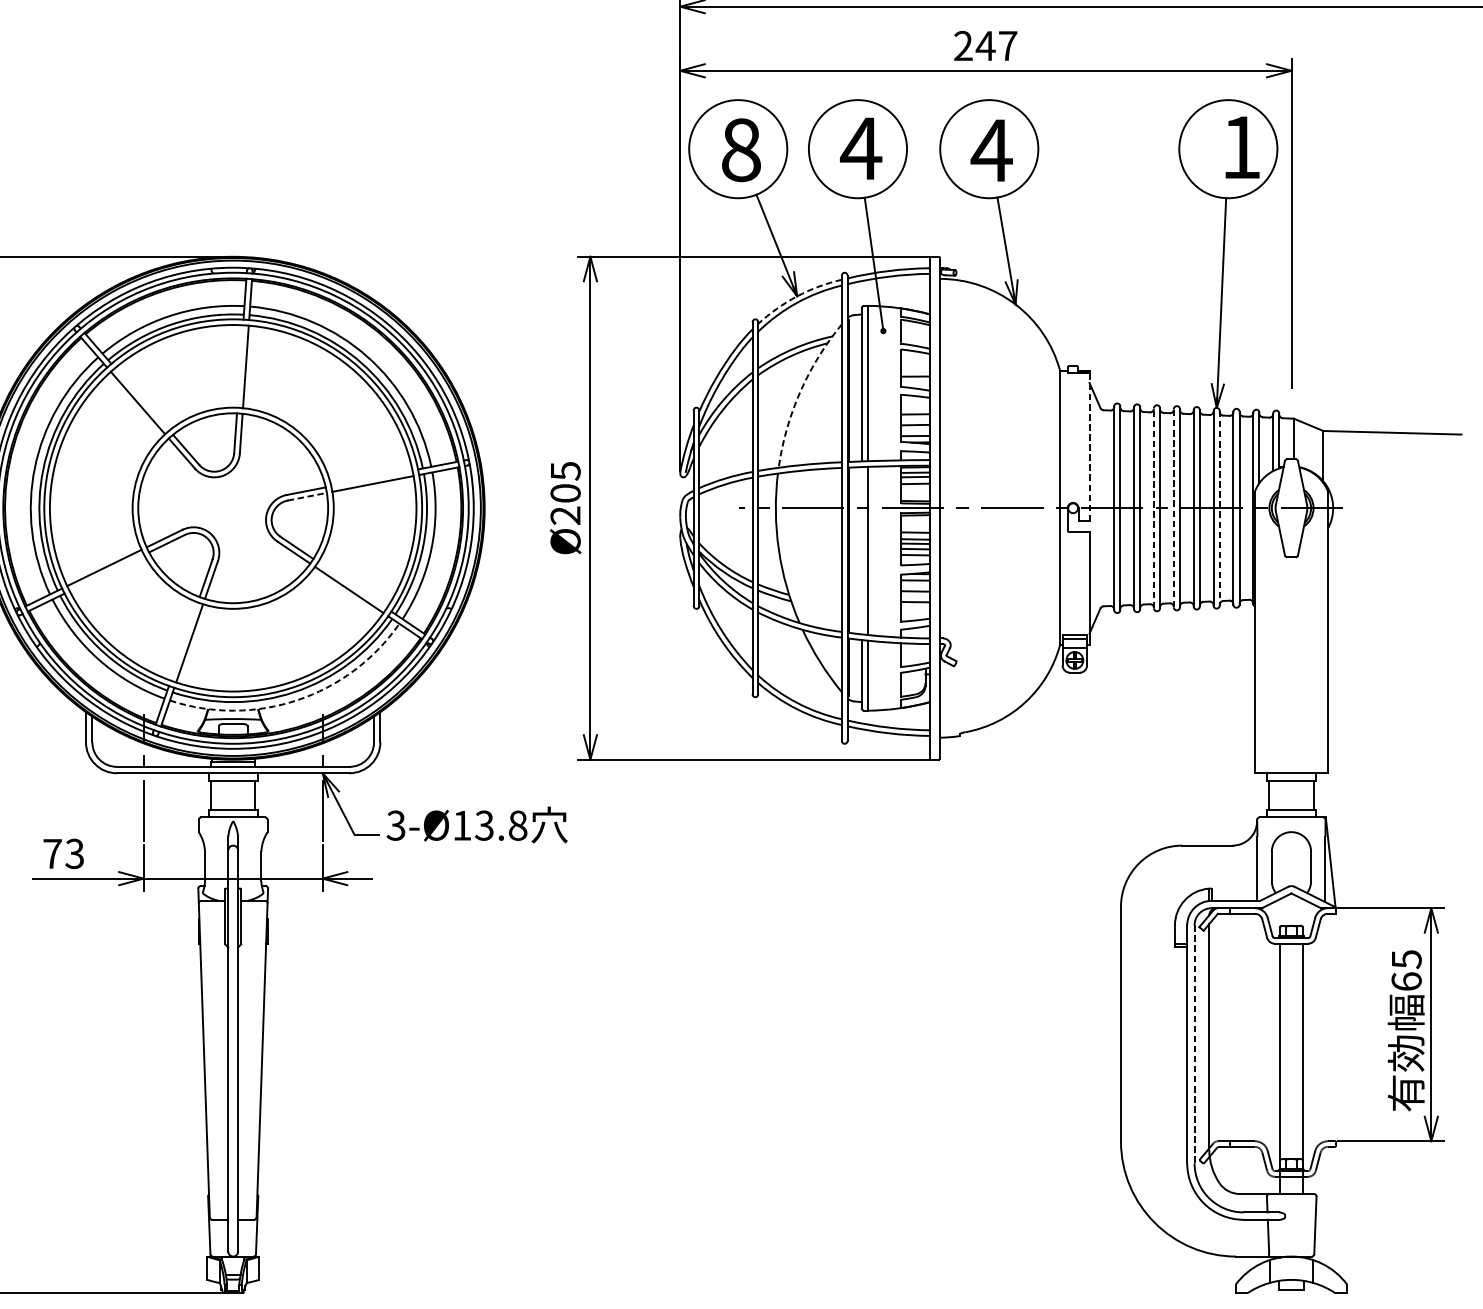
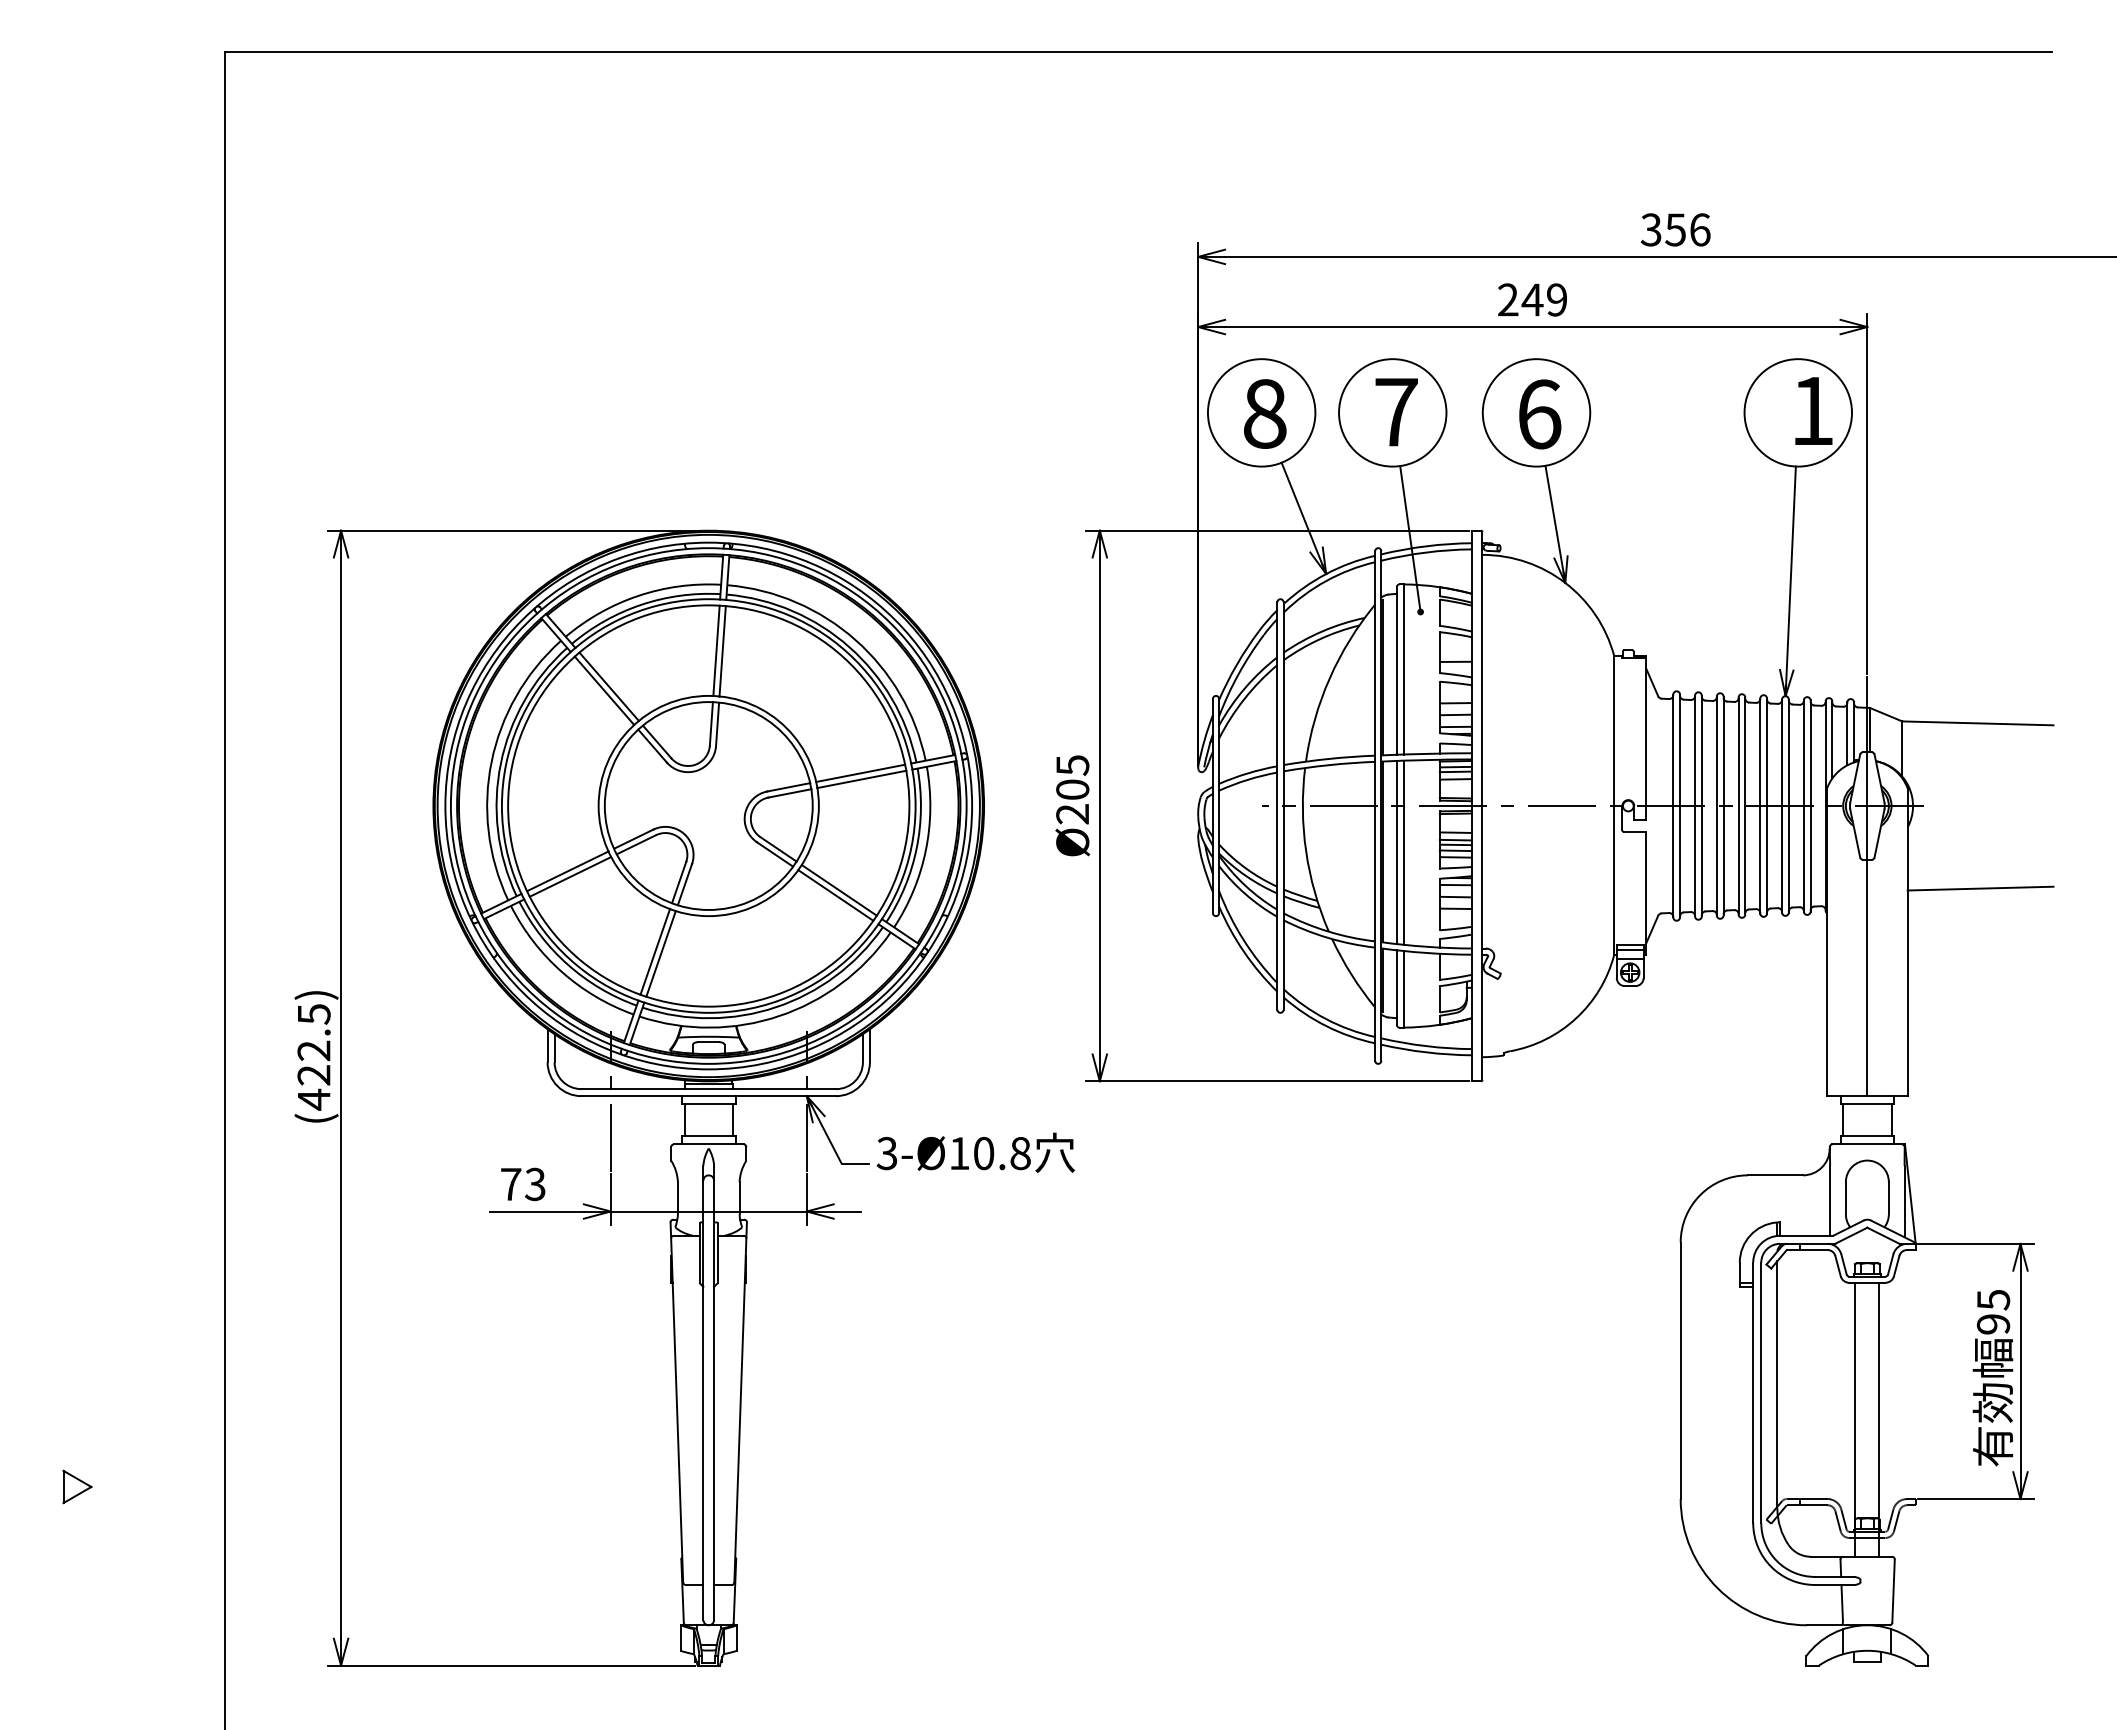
text: (1008, 45) -> (1557, 299), 247 -> 249
text: (861, 148) -> (1396, 412), 4 -> 7
text: (991, 150) -> (1539, 414), 4 -> 6
arc: (797, 296) -> (1326, 574), dashed -> solid
line: (240, 366) -> (716, 650), added
arc: (800, 391) -> (1329, 678), dashed -> solid
line: (141, 399) -> (608, 686), added
line: (1089, 445) -> (1646, 737), dashed -> solid
line: (371, 477) -> (860, 772), added
line: (307, 496) -> (790, 793), dashed -> solid
line: (1153, 507) -> (1716, 805), dashed -> solid
line: (1173, 507) -> (1738, 805), dashed -> solid
line: (1219, 508) -> (1788, 806), dashed -> solid
line: (861, 550) -> (1396, 852), added
line: (106, 572) -> (569, 876), added
line: (1291, 581) -> (1867, 886), added
line: (1394, 583) -> (1980, 888), added
line: (351, 585) -> (838, 890), added
line: (184, 641) -> (655, 951), added
arc: (297, 700) -> (779, 1016), dashed -> solid
text: (484, 825) -> (983, 1153), 3-Ø13.8 -> 3-Ø10.8
text: (1406, 981) -> (1993, 1324), 65 -> 95
line: (1194, 1044) -> (1761, 1393), dashed -> solid

